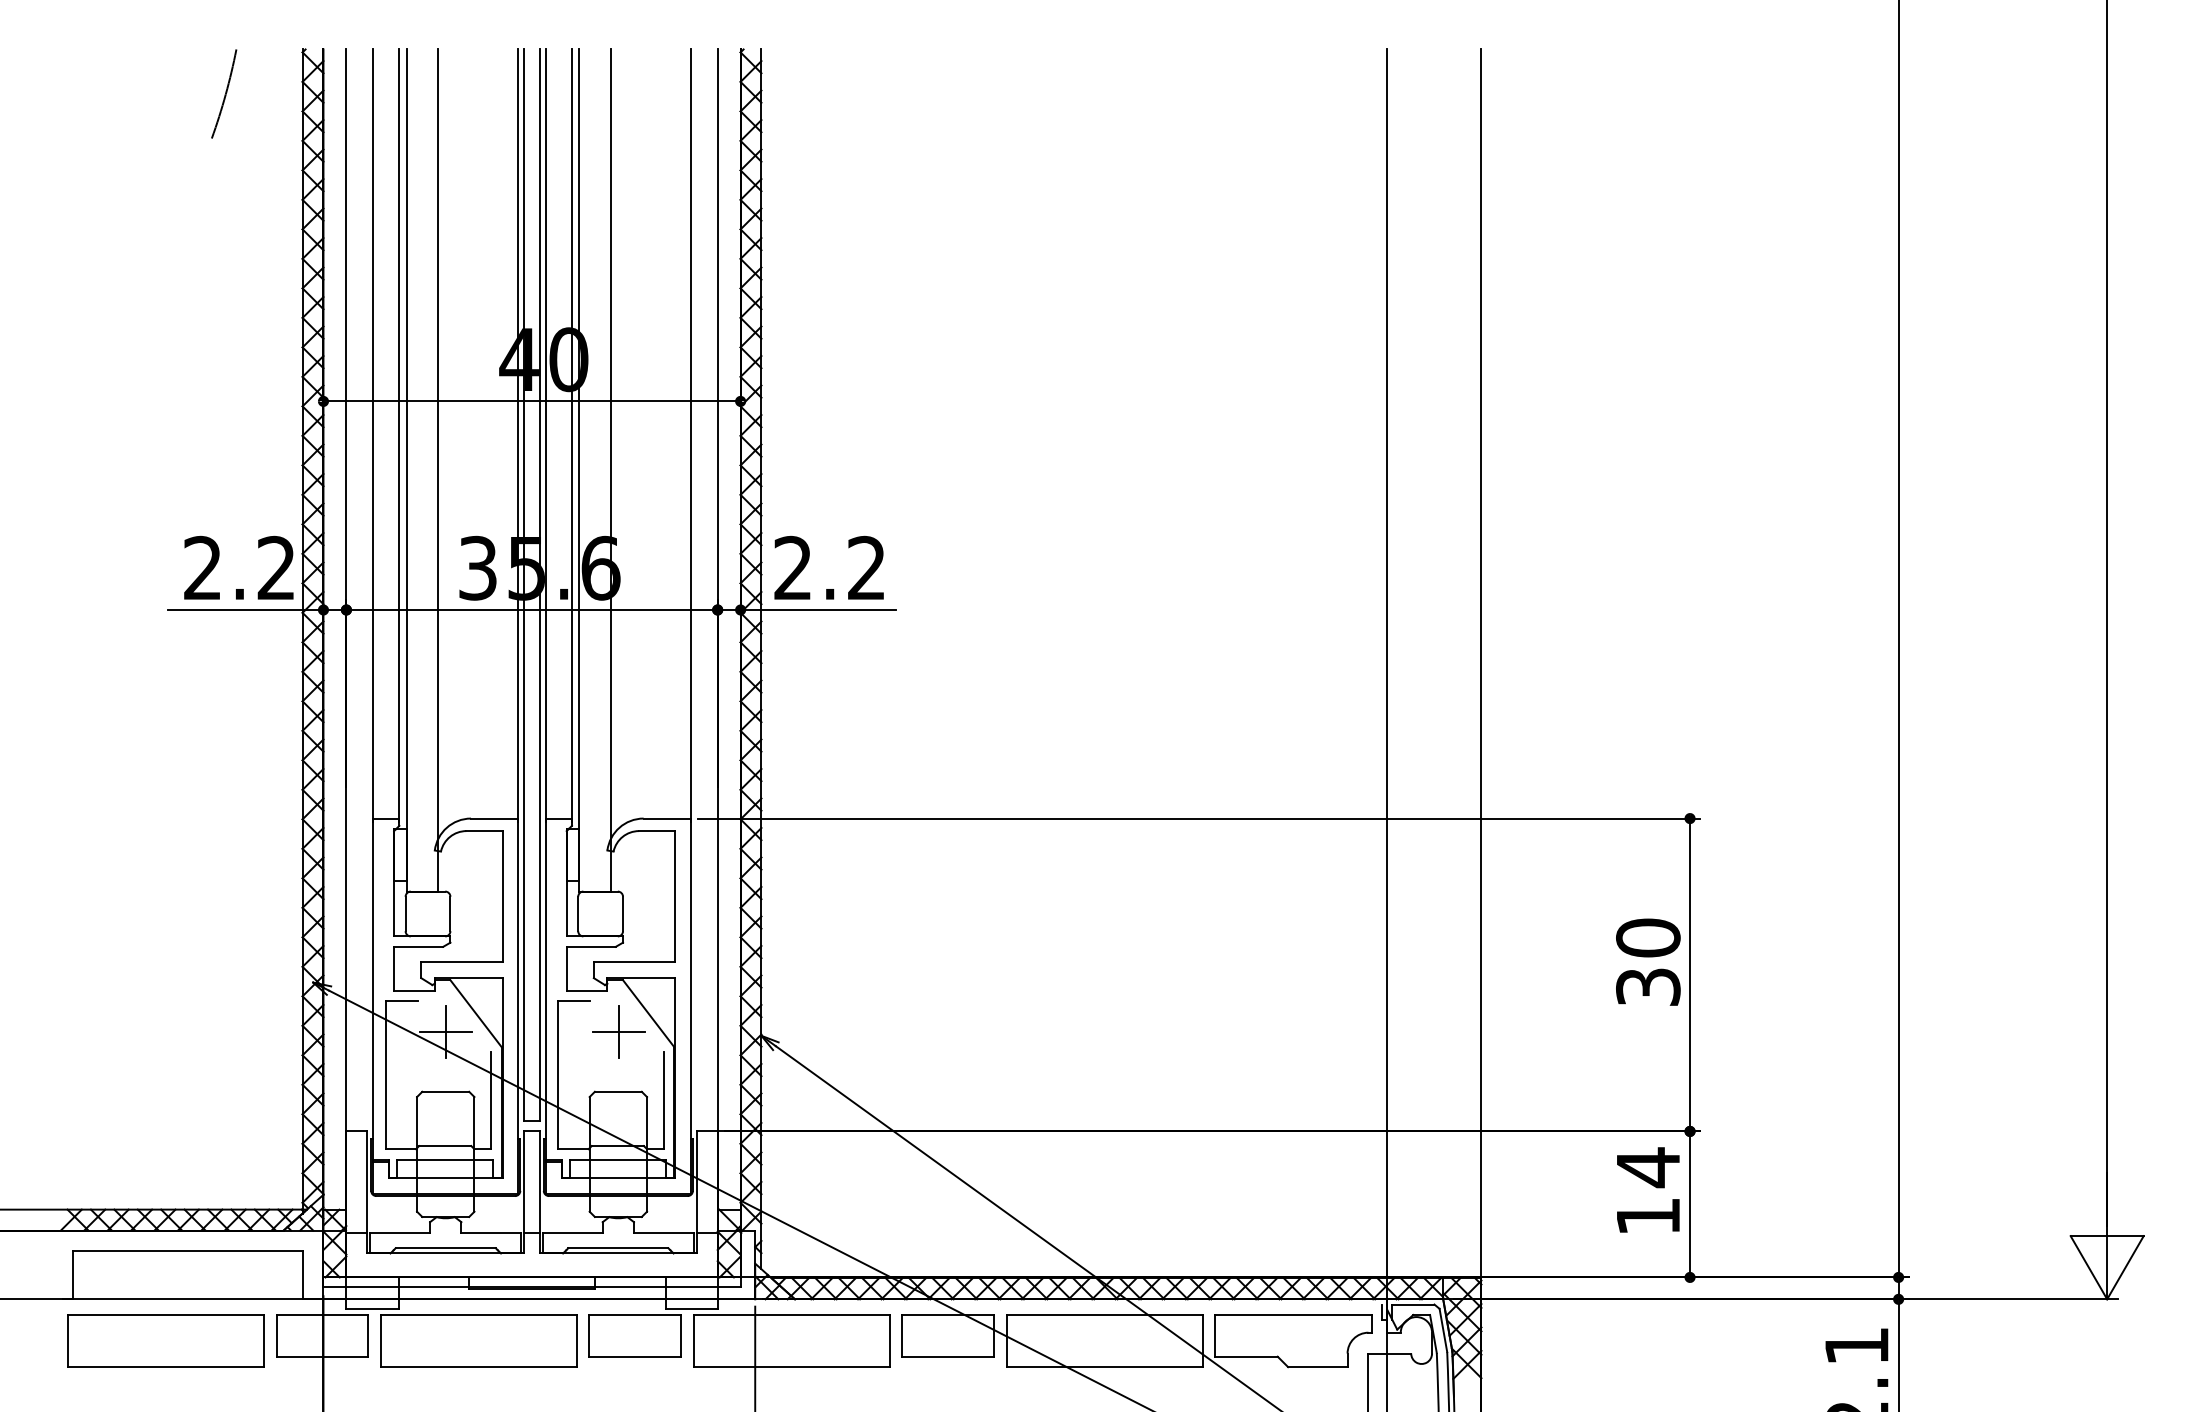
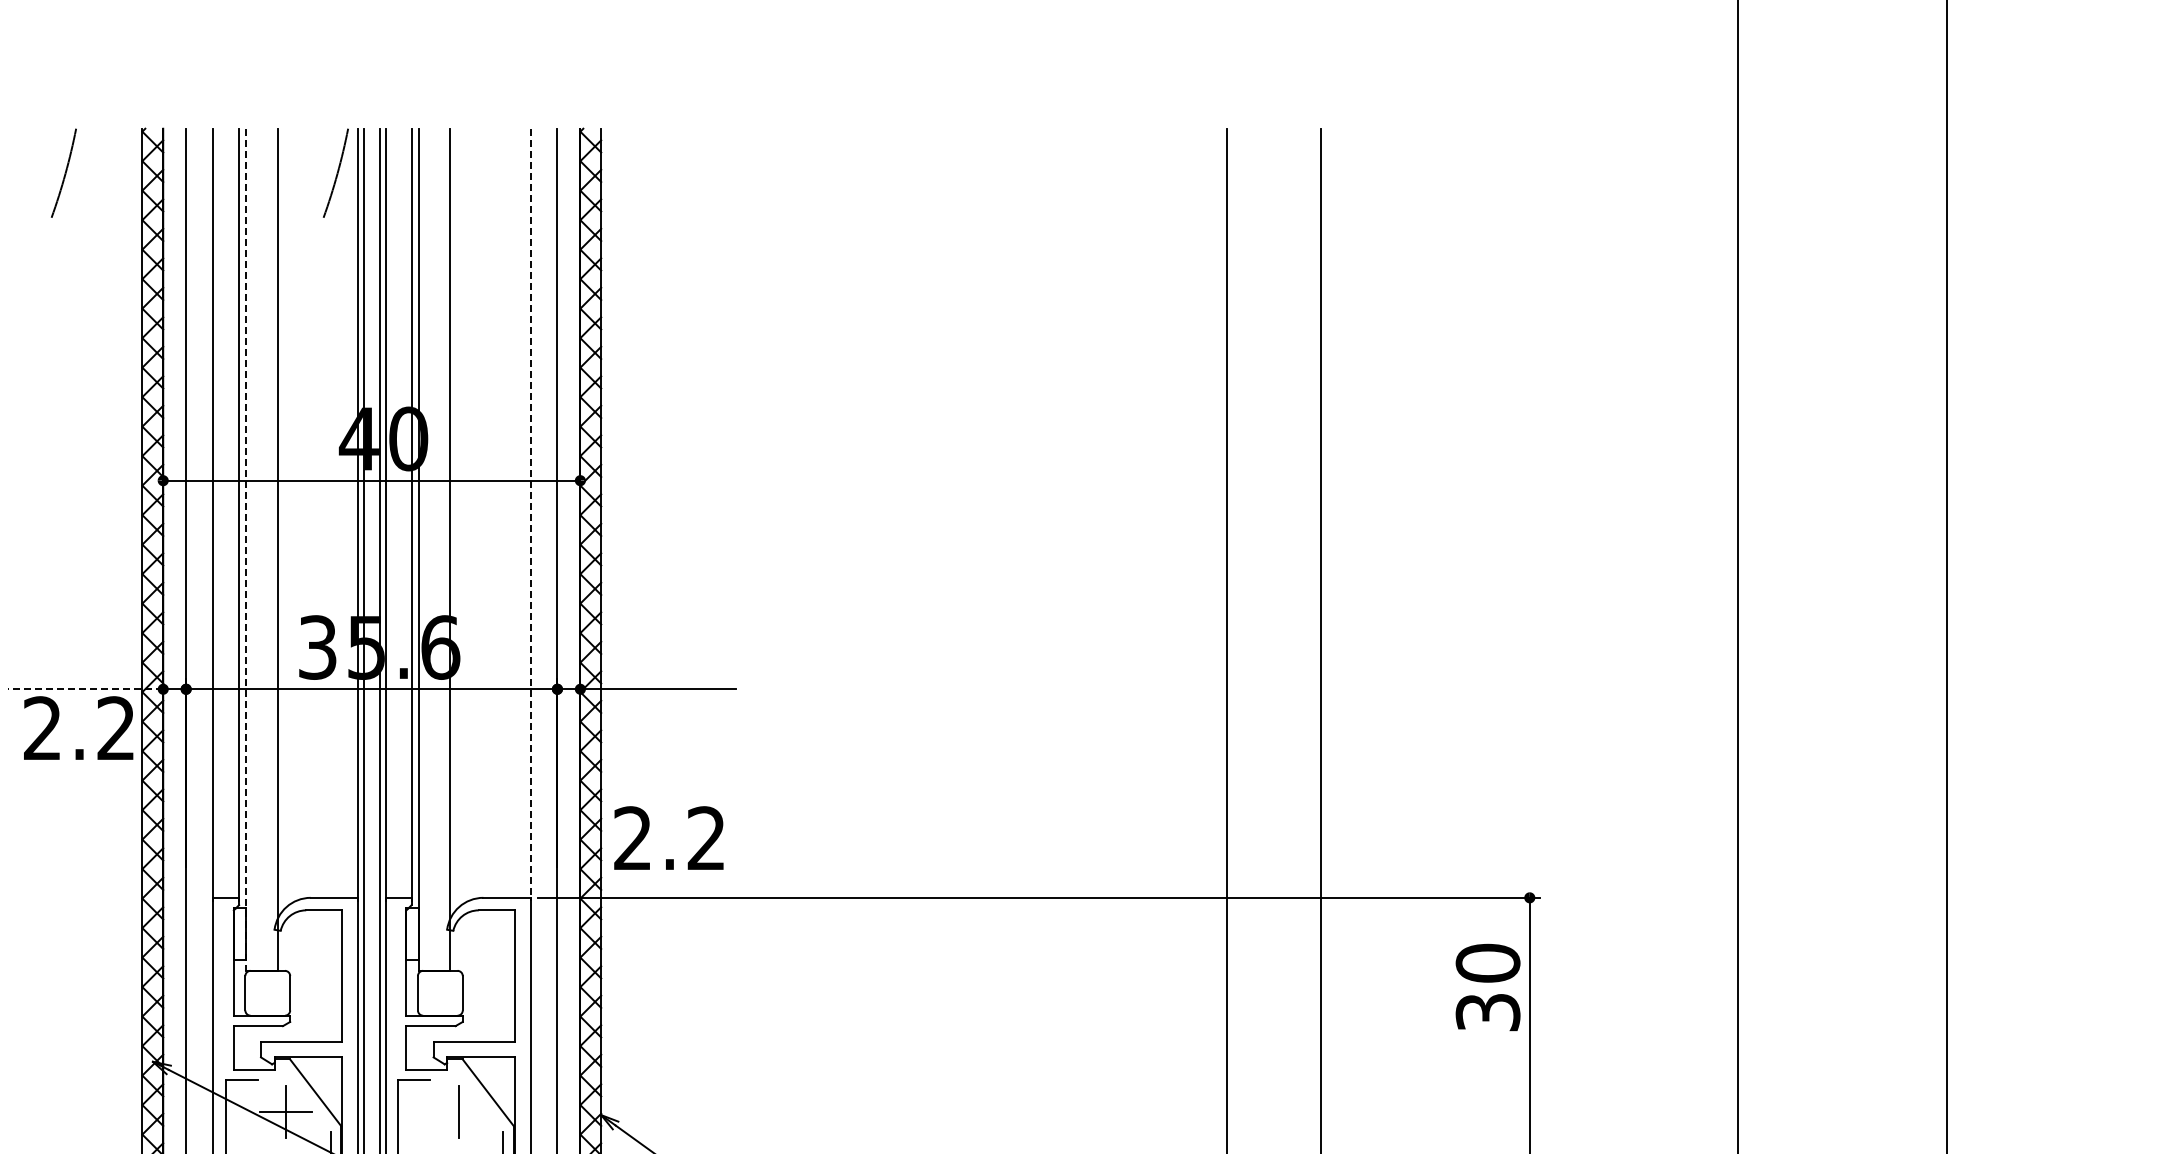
arc: (497, 93) -> (337, 172), added
line: (690, 436) -> (530, 515), solid -> dashed
line: (406, 471) -> (246, 550), solid -> dashed
text: (238, 567) -> (78, 727), moved
text: (828, 567) -> (668, 837), moved
line: (245, 610) -> (85, 689), solid -> dashed
text: (1648, 961) -> (1488, 986), moved
line: (618, 1032) -> (458, 1111), removed

